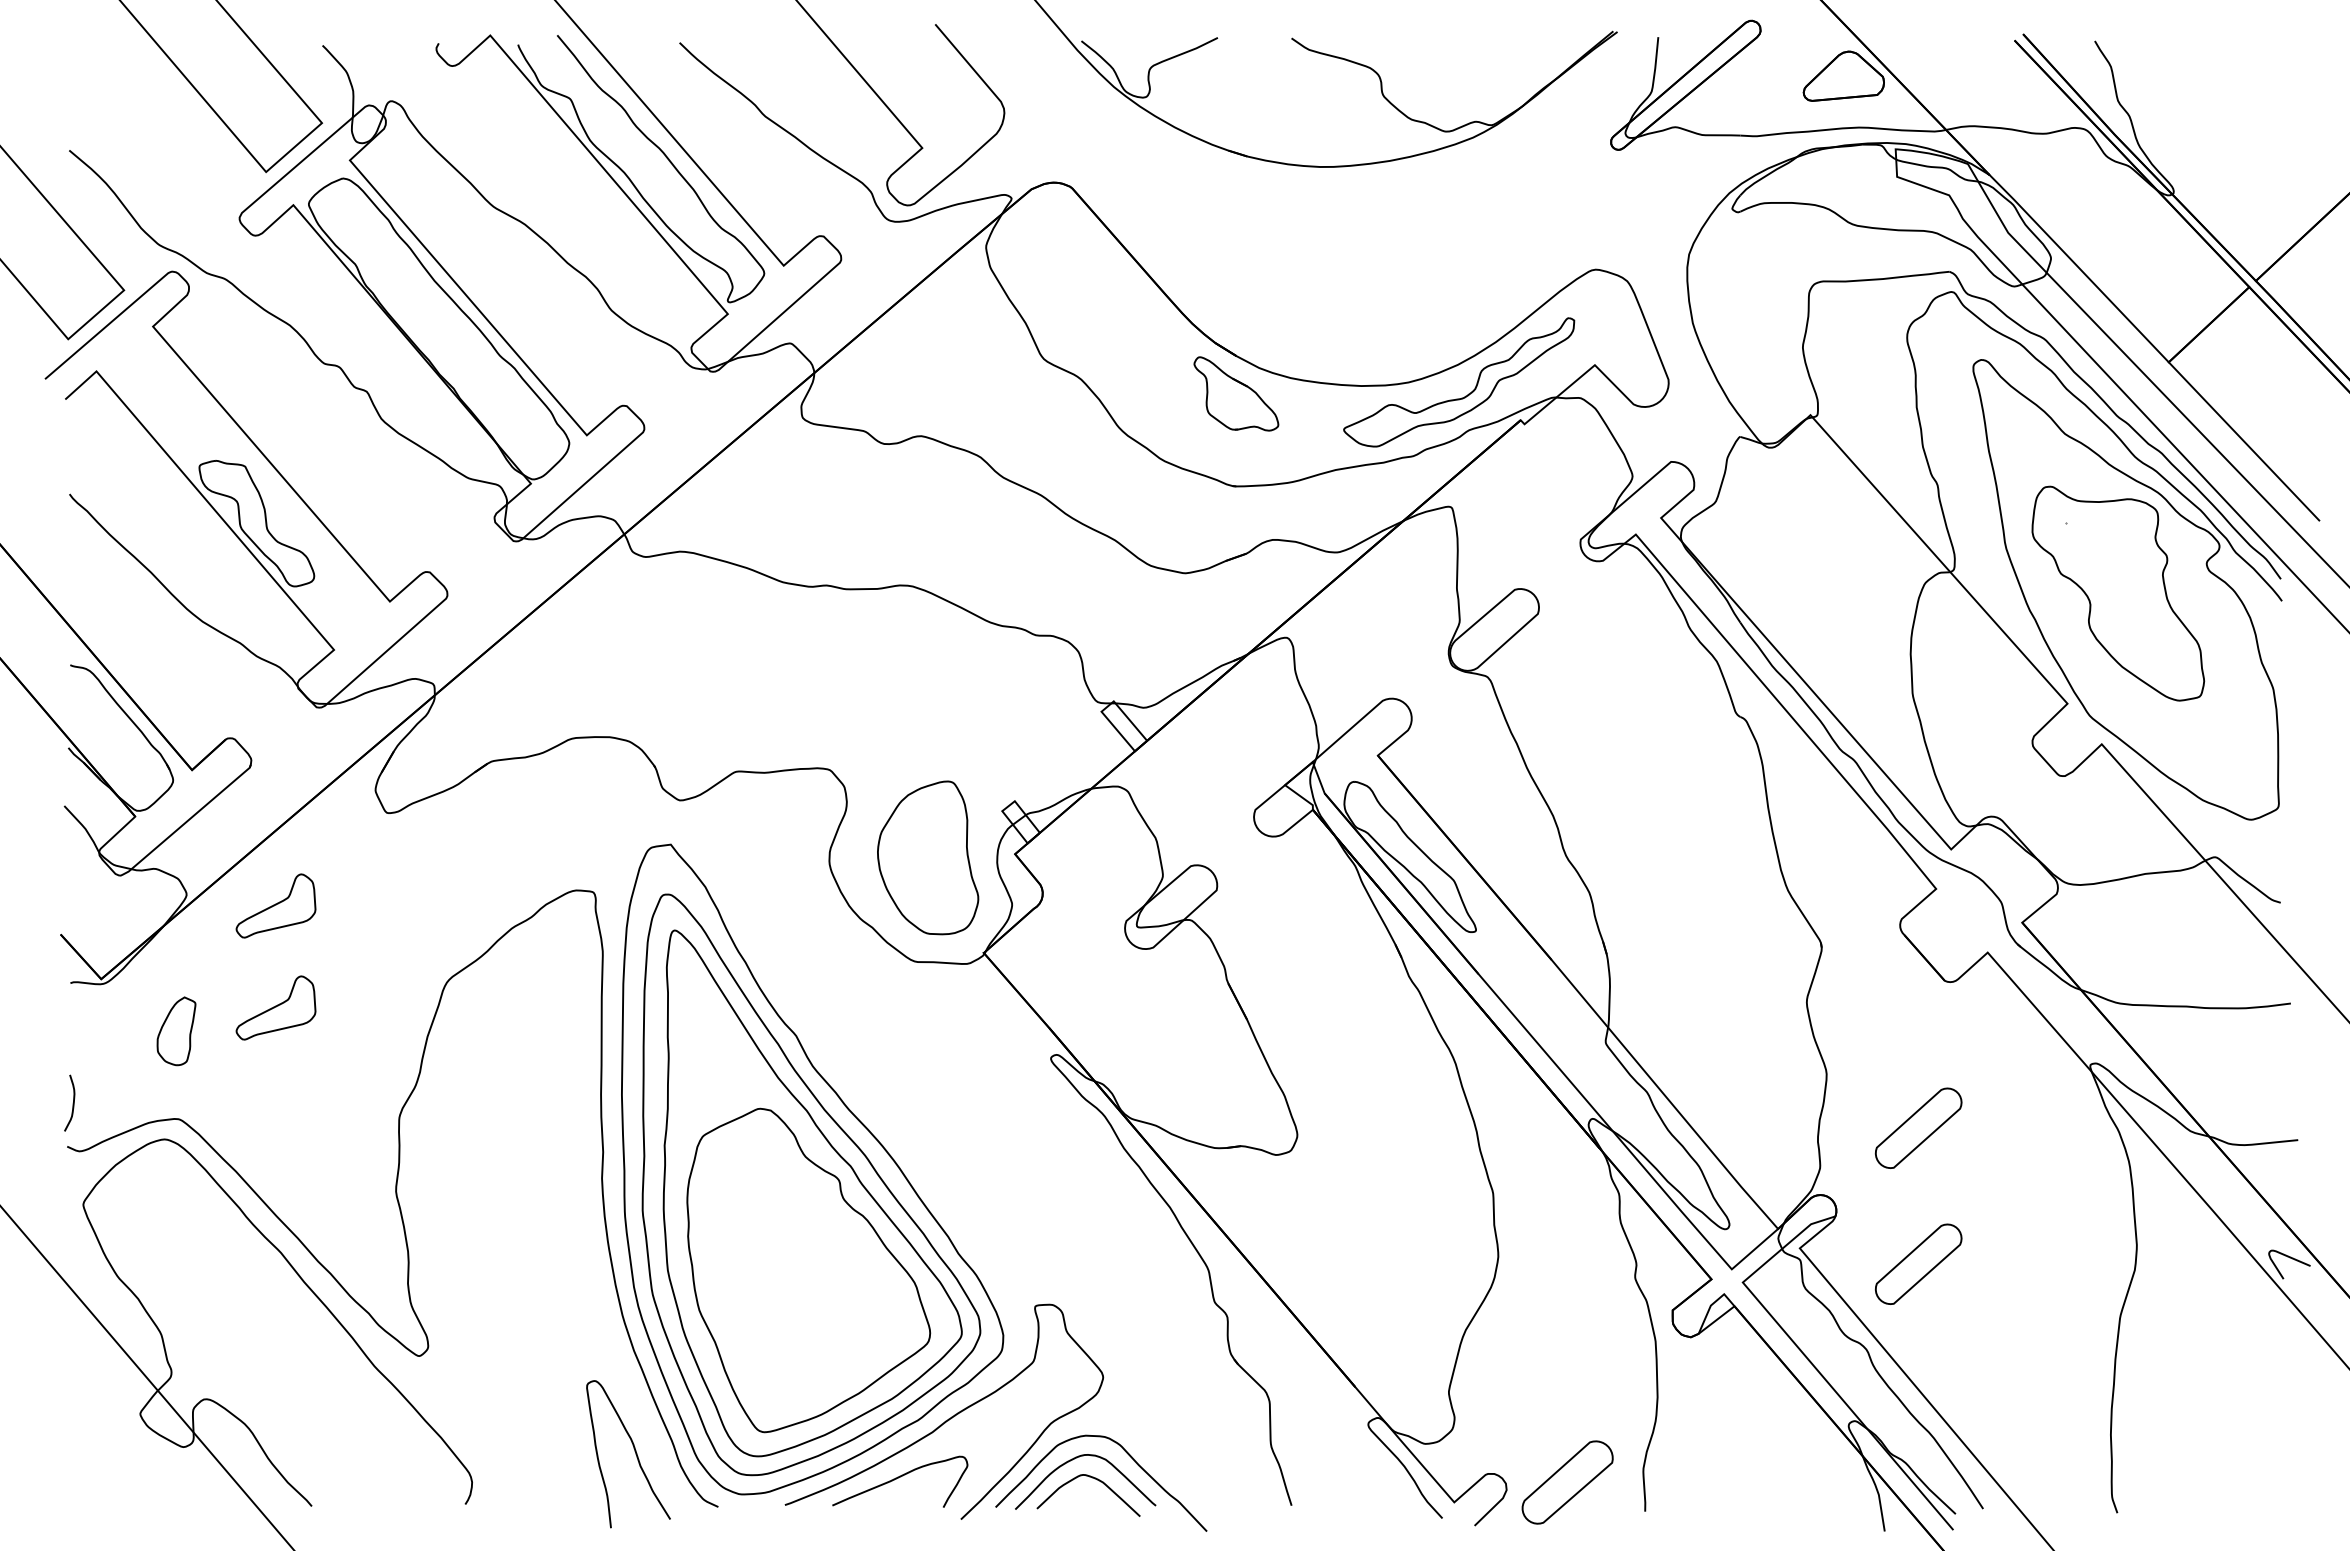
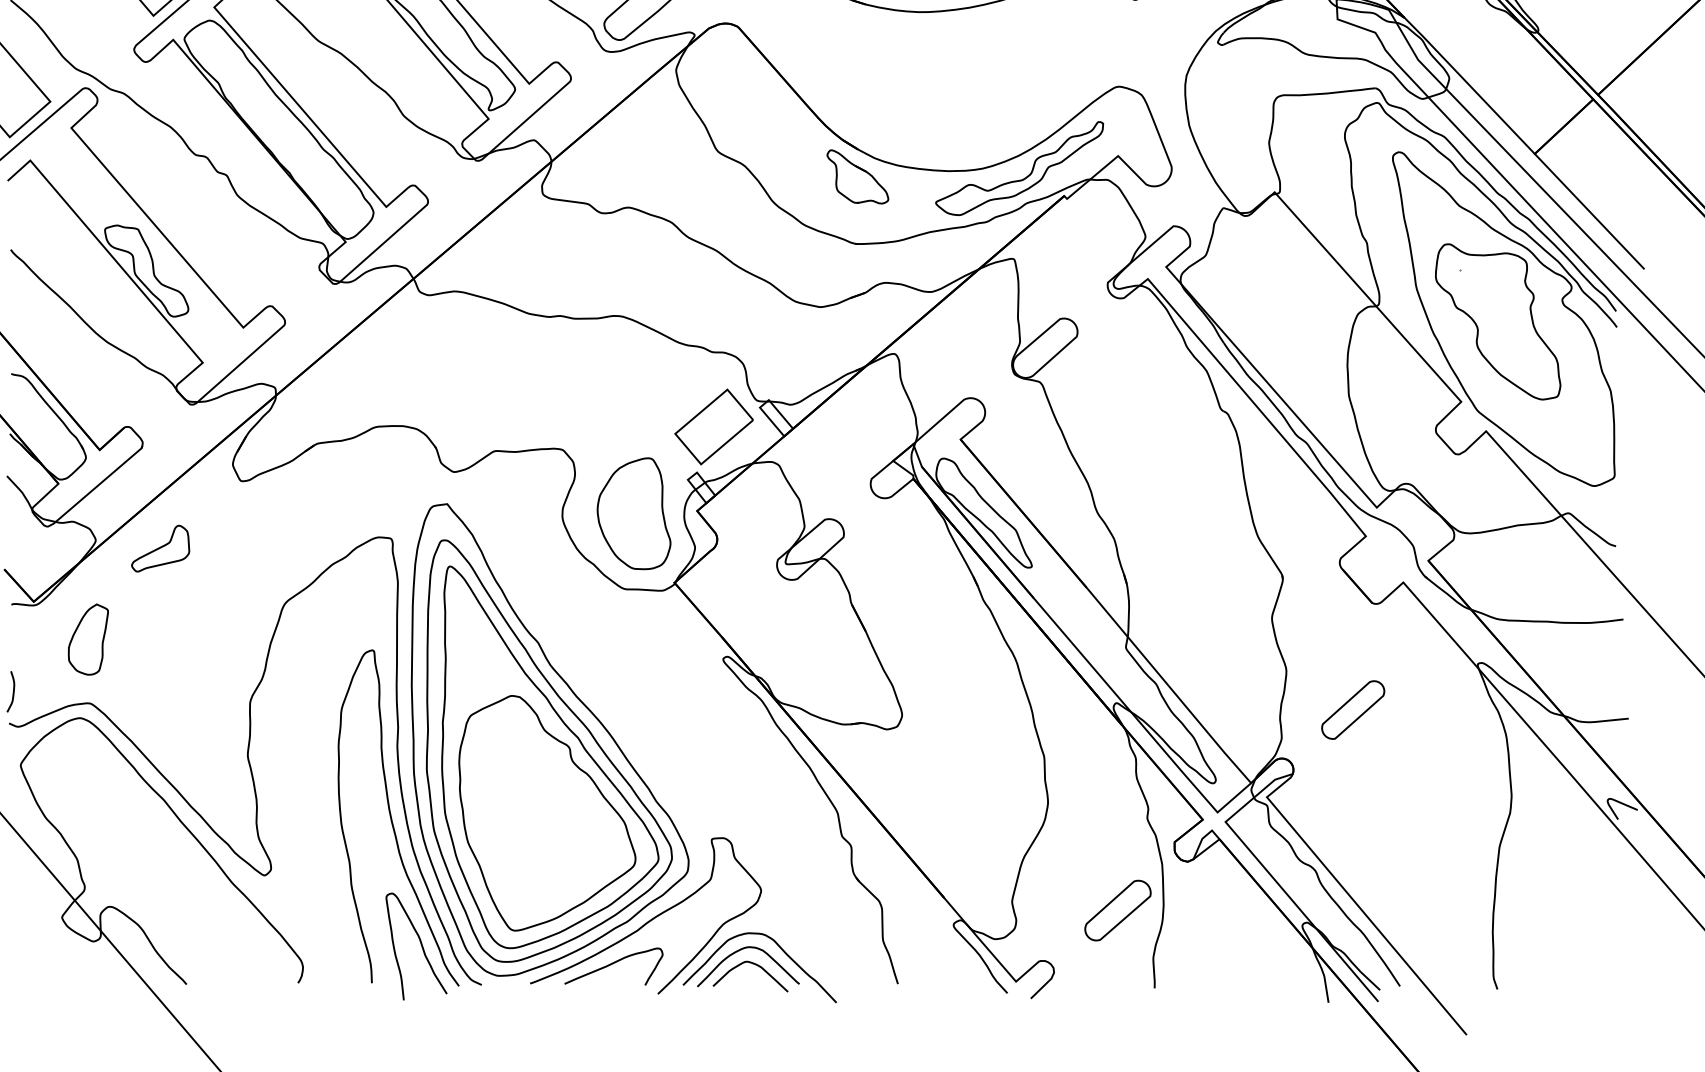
part: (1037, 737) -> (713, 426), added
part: (275, 1007) -> (160, 622), removed
part: (176, 1031) -> (88, 639), size x1.43
part: (1918, 1263) -> (1353, 808), removed
curve: (595, 1280) -> (392, 820), added
part: (1567, 1482) -> (1117, 910), moved

